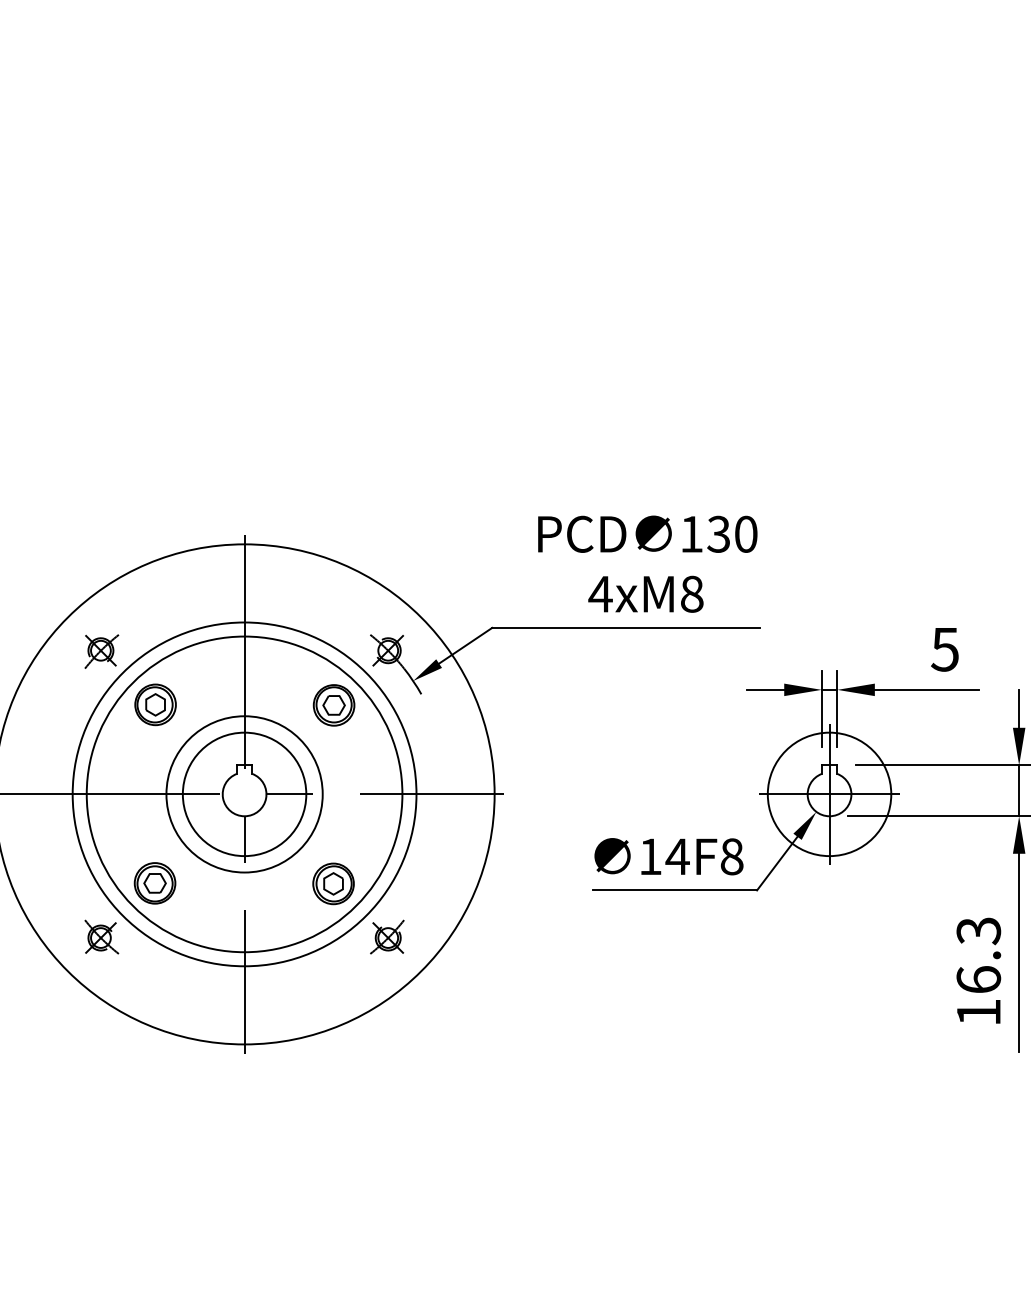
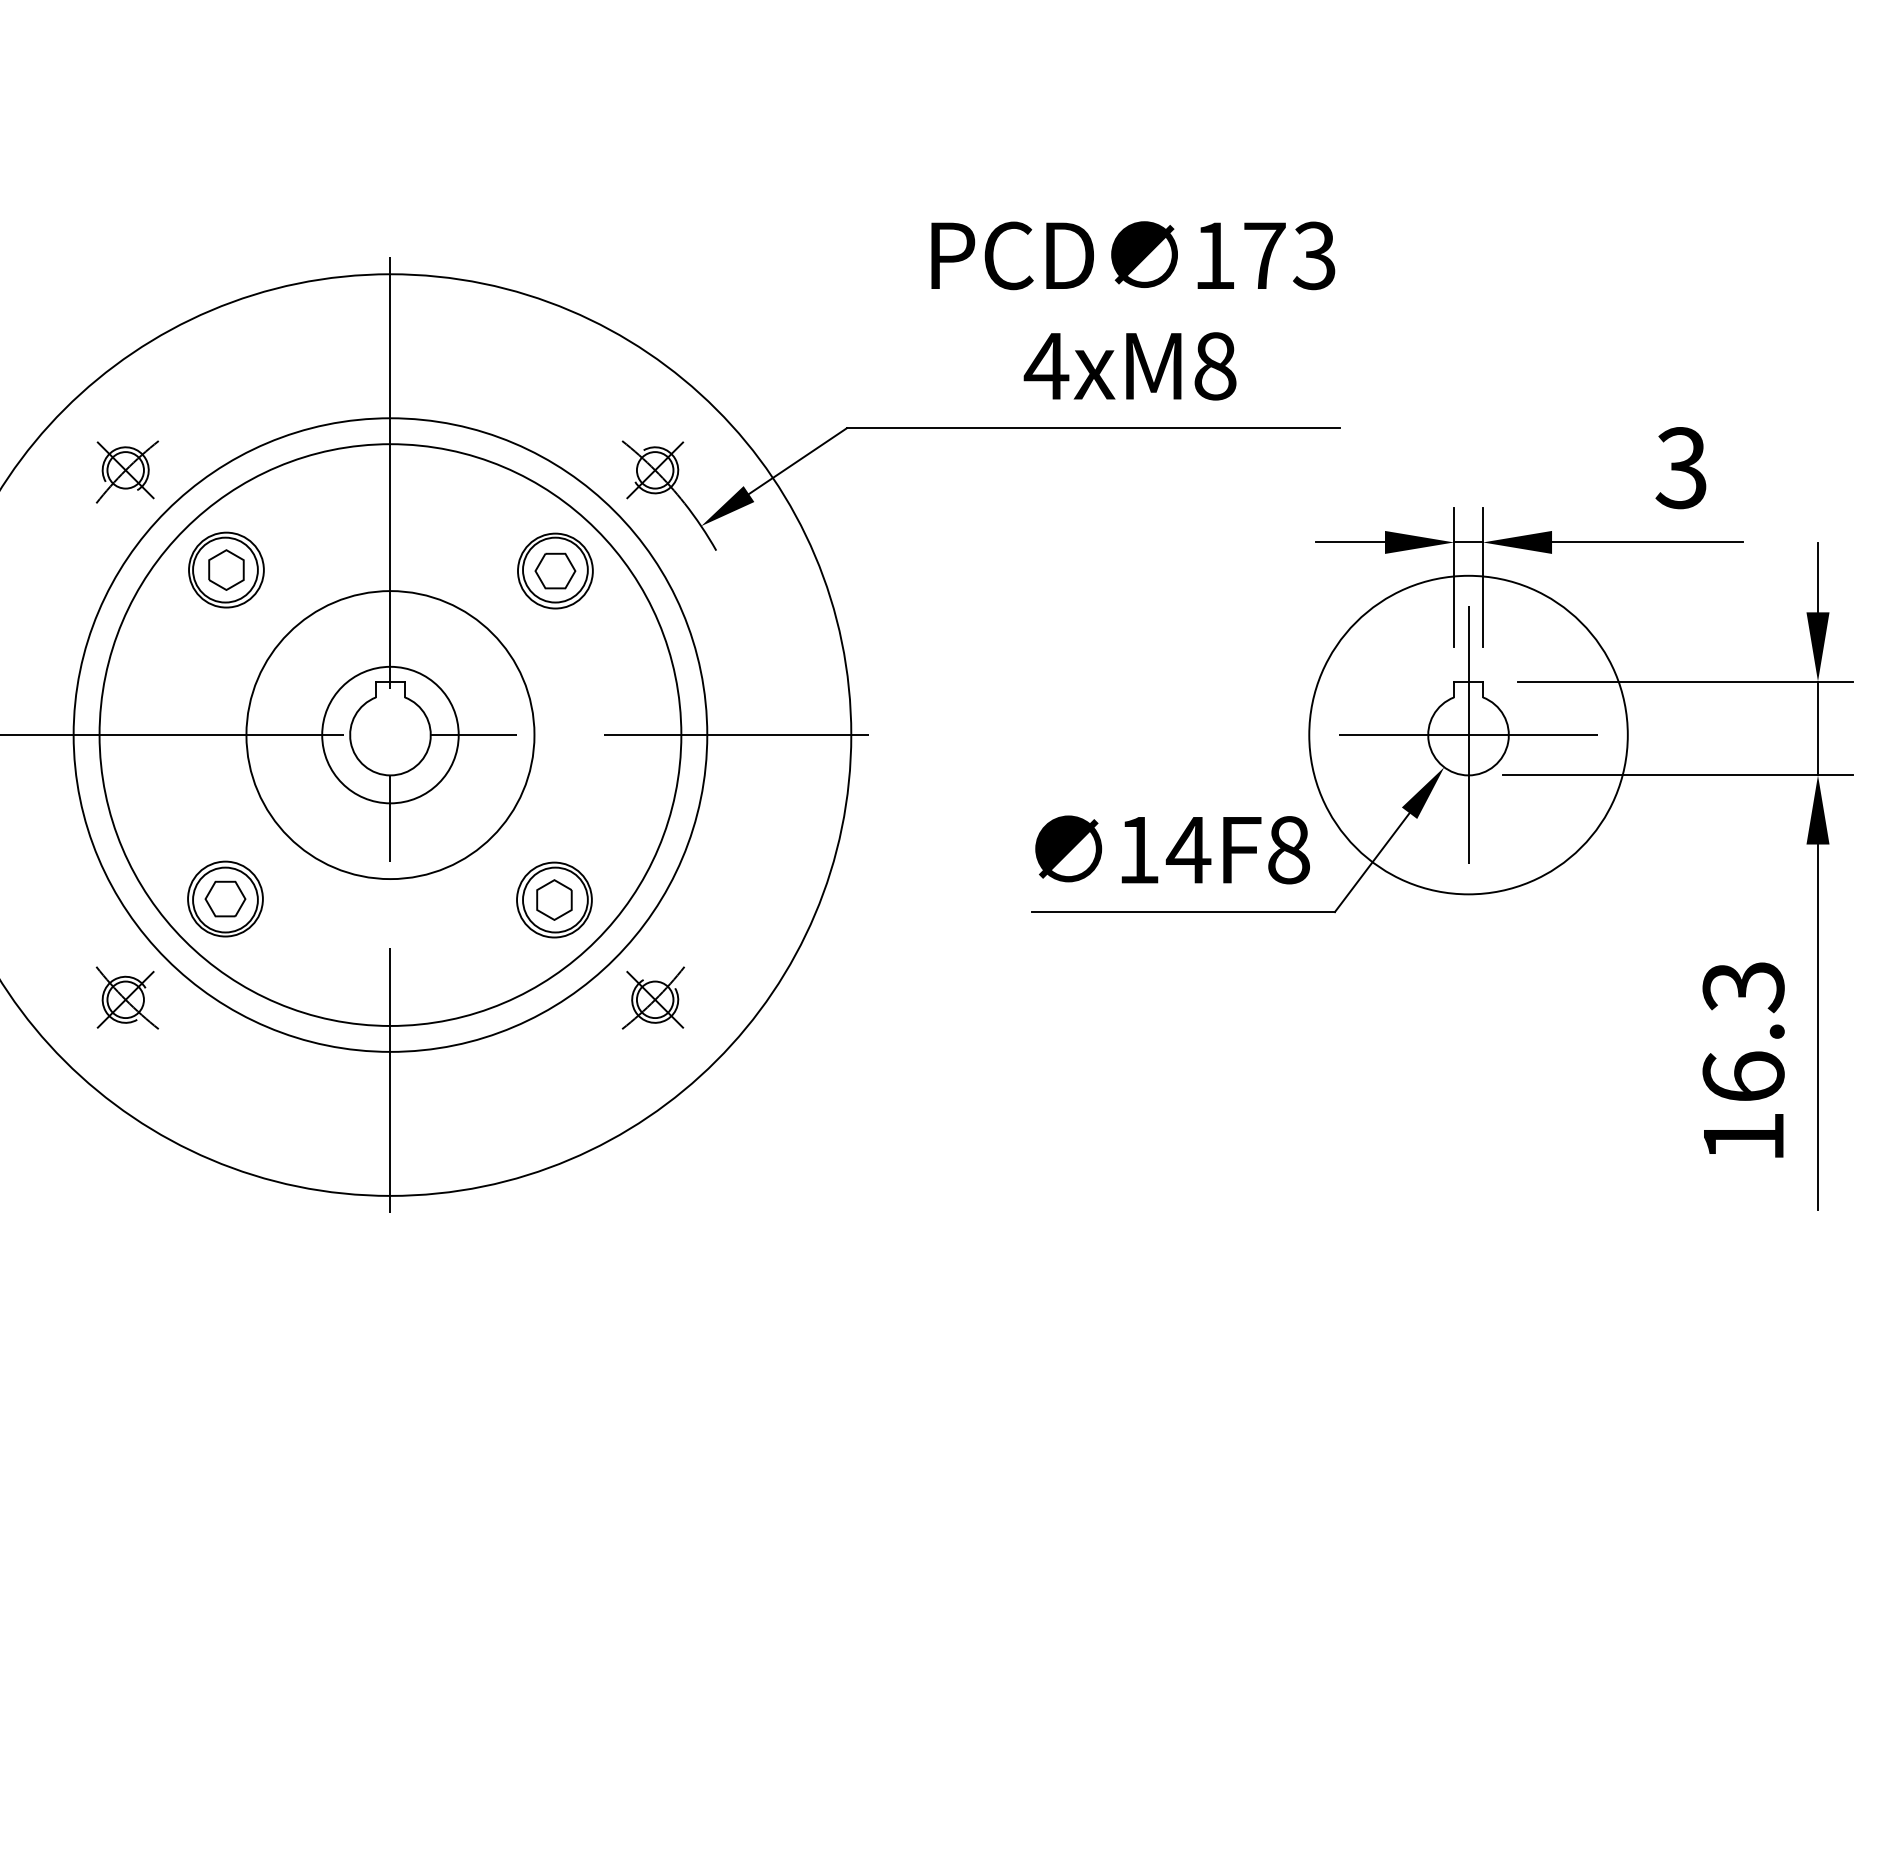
text: (732, 533) -> (1289, 254), 130 -> 173
text: (944, 649) -> (1680, 468), 5 -> 3
circle: (244, 794) -> (390, 735), size x0.6
circle: (829, 794) -> (1468, 735), size x1.4

